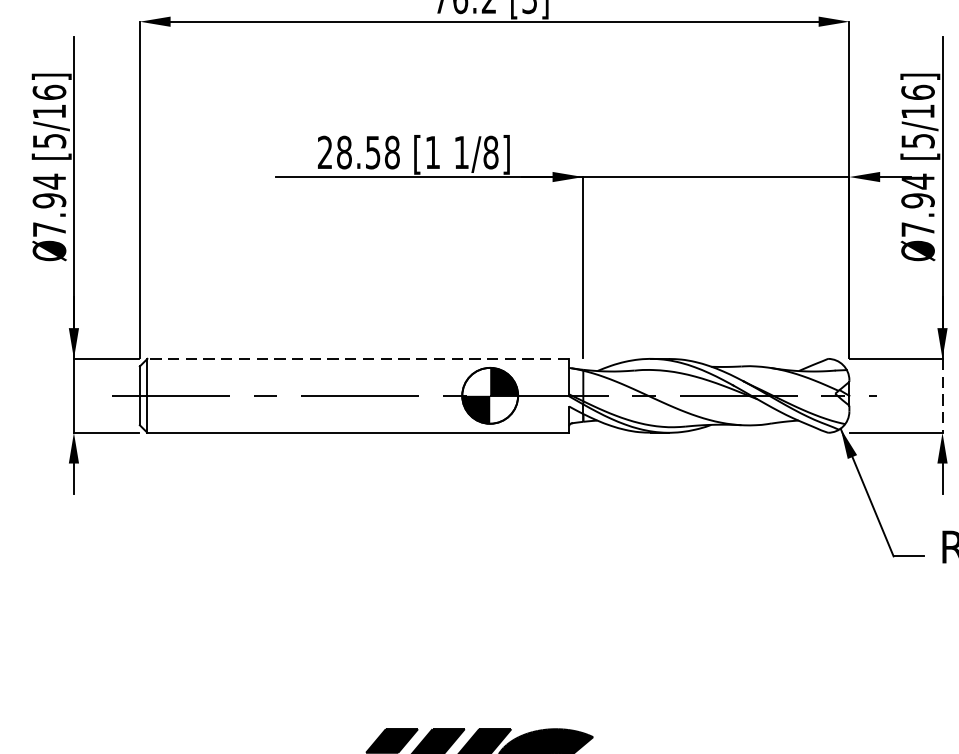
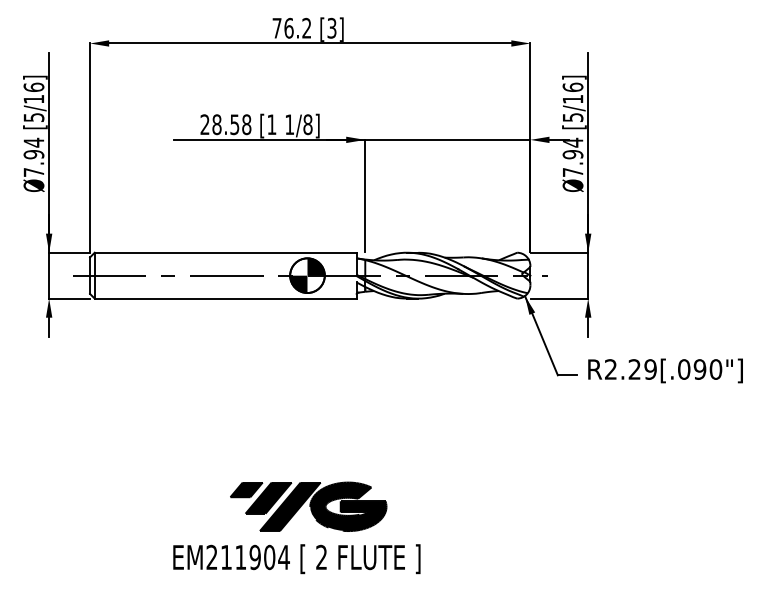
line: (358, 358) -> (225, 252), dashed -> solid
line: (942, 395) -> (588, 275), dashed -> solid

